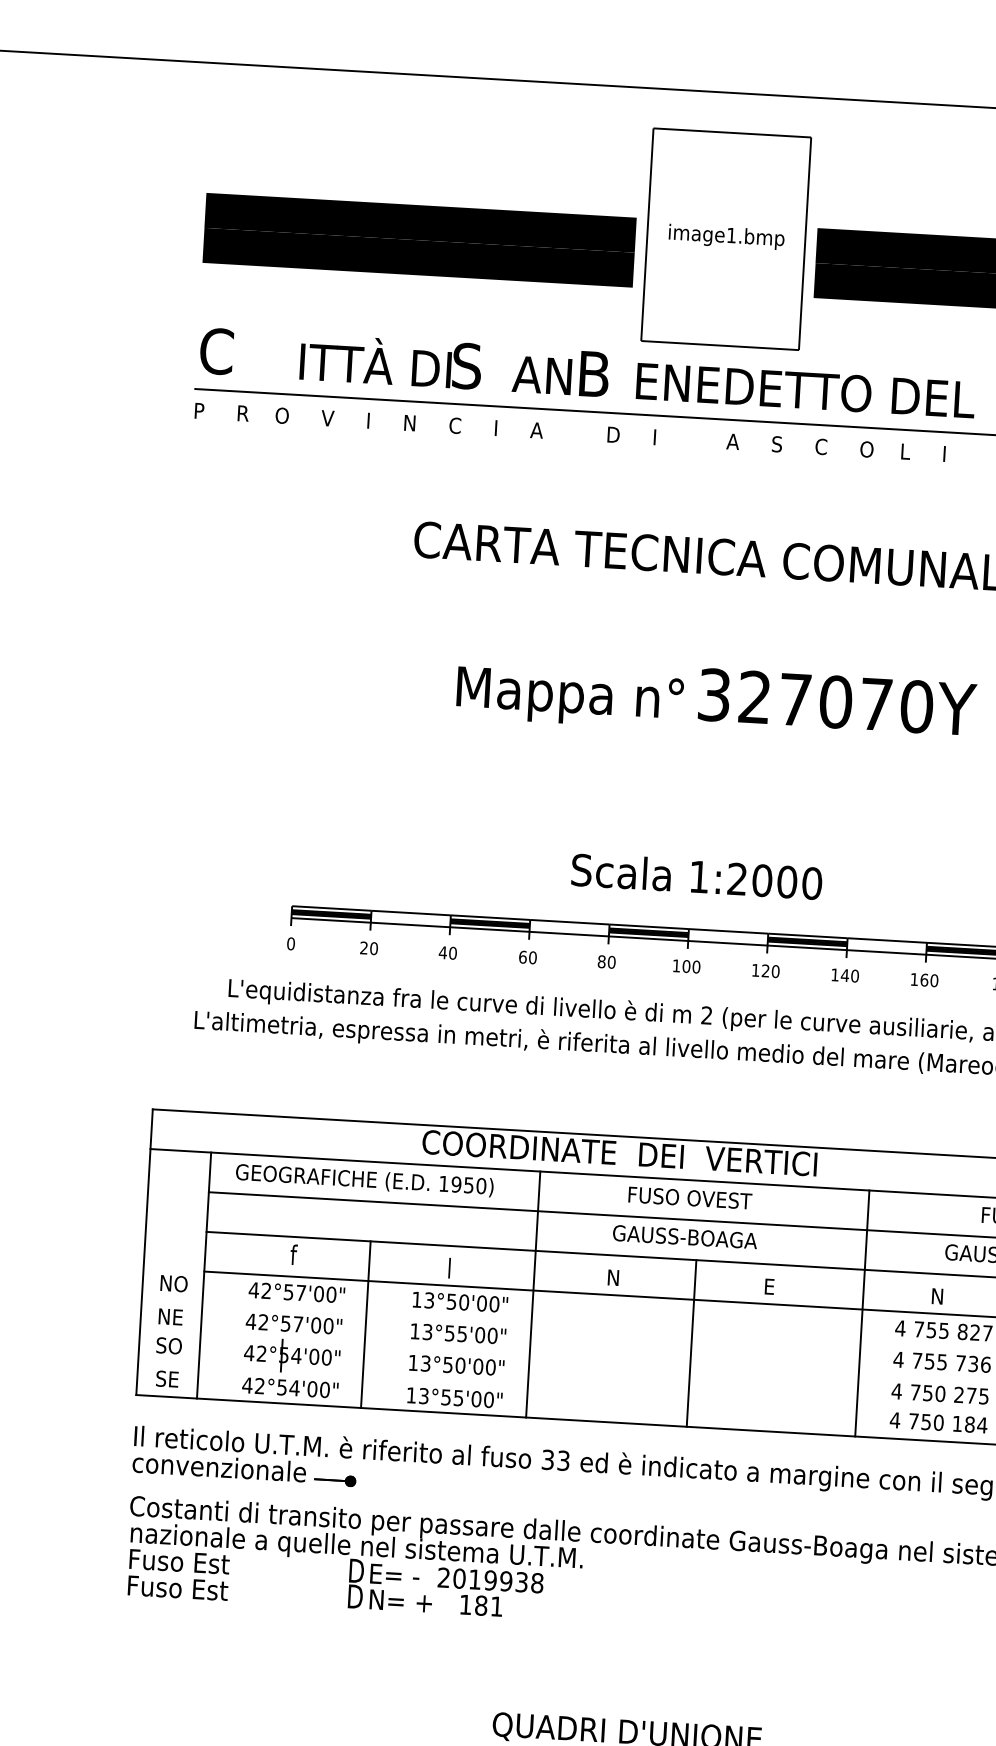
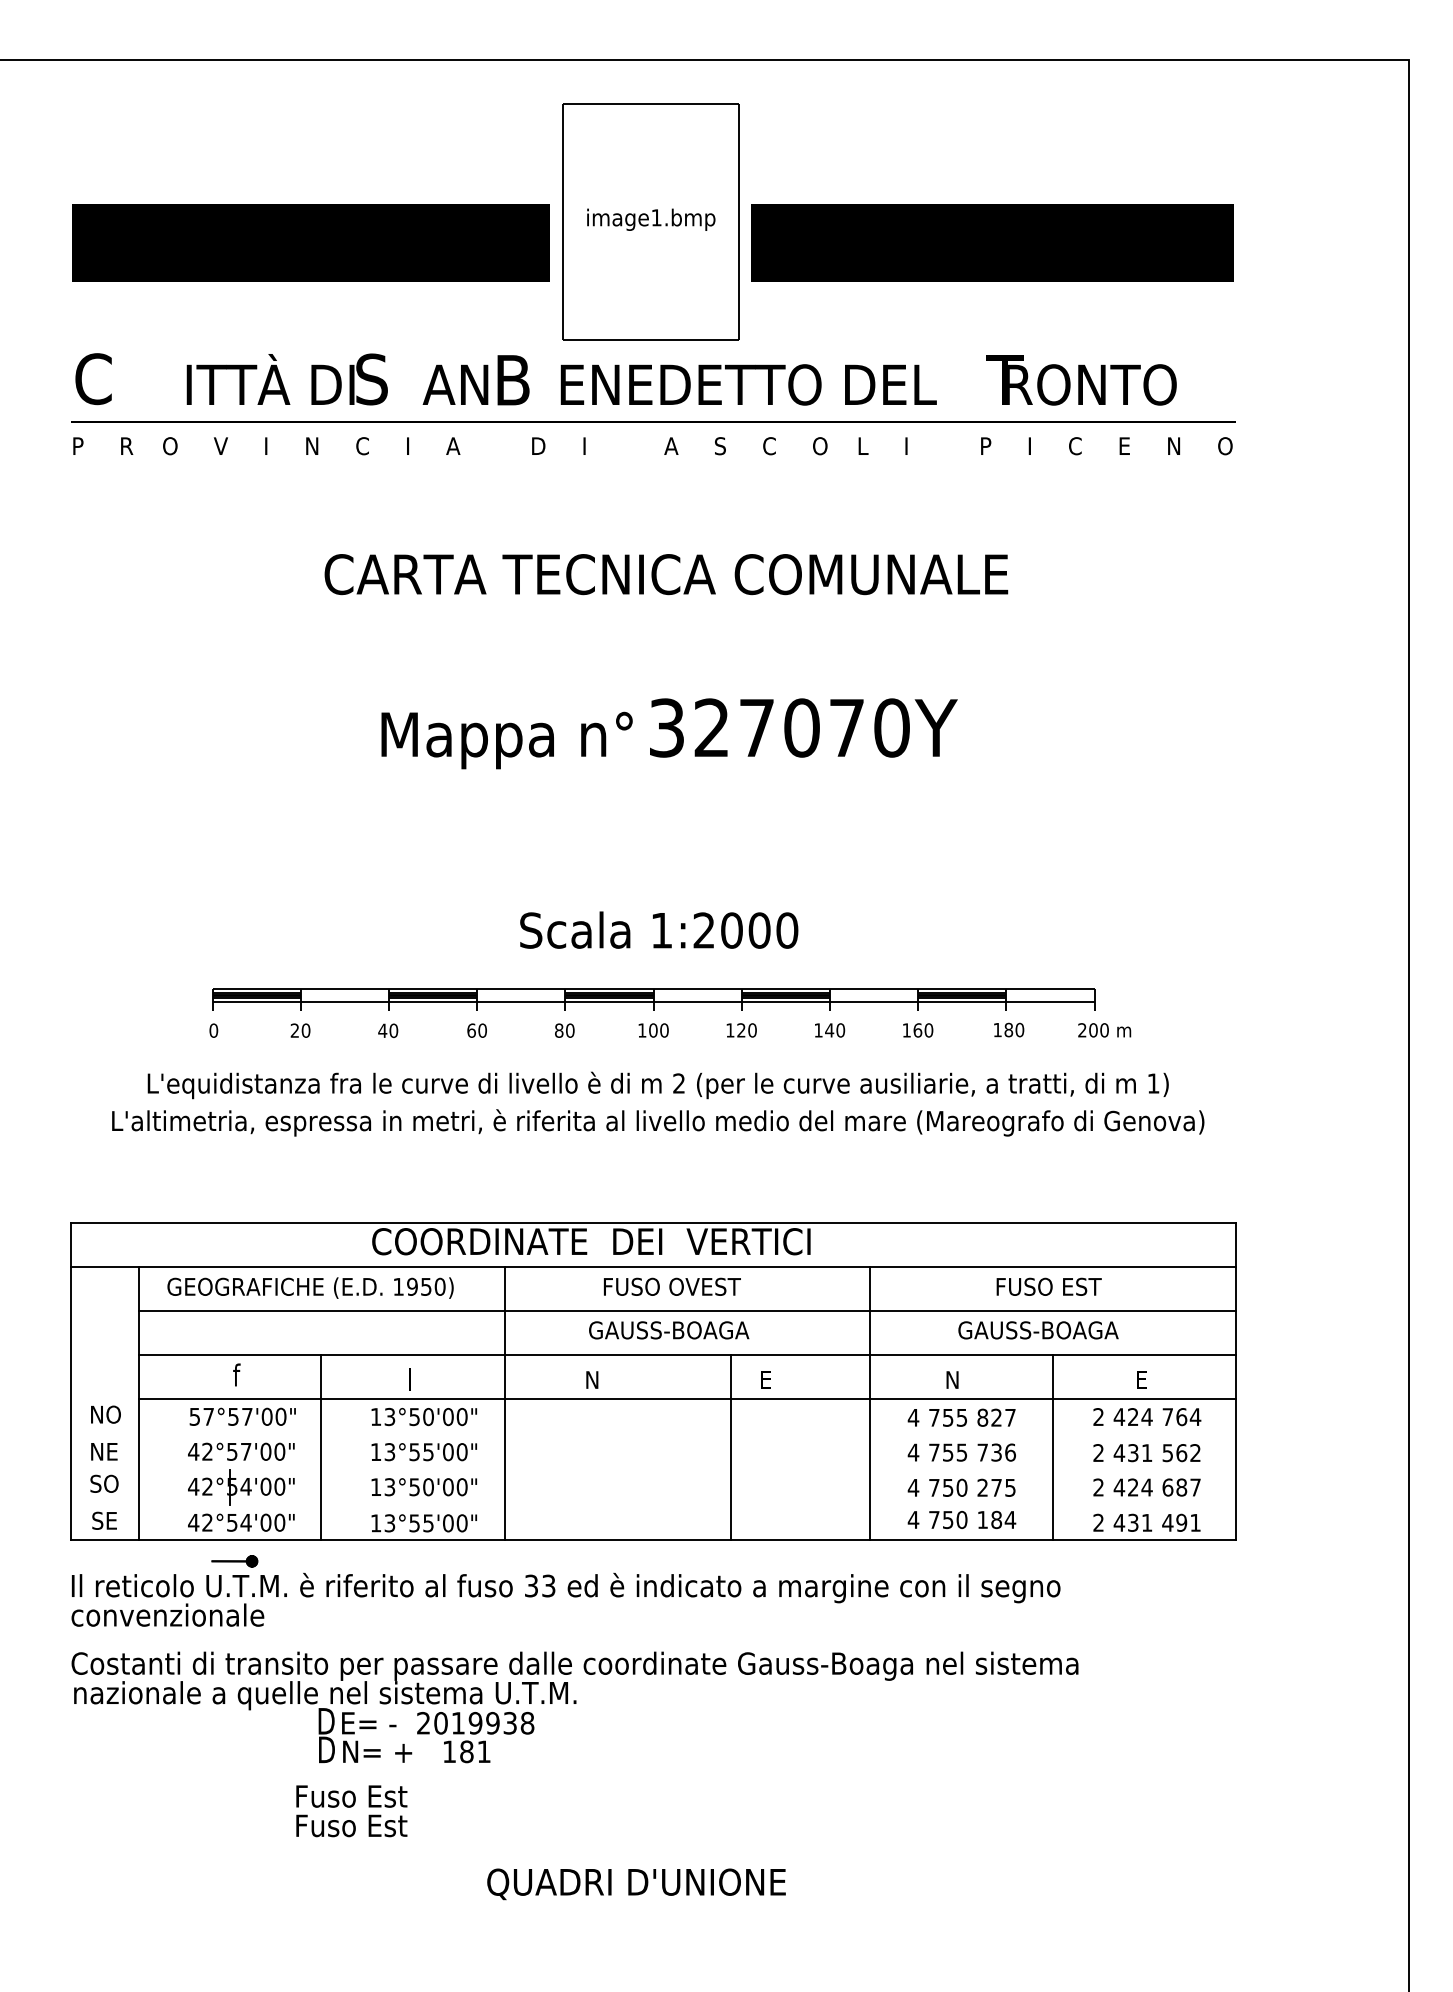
text: (259, 1290) -> (201, 1416), 42°57'00" -> 57°57'00"
line: (691, 1343) -> (731, 1447), moved
part: (334, 1480) -> (234, 1561), moved
text: (178, 1575) -> (351, 1811), moved

